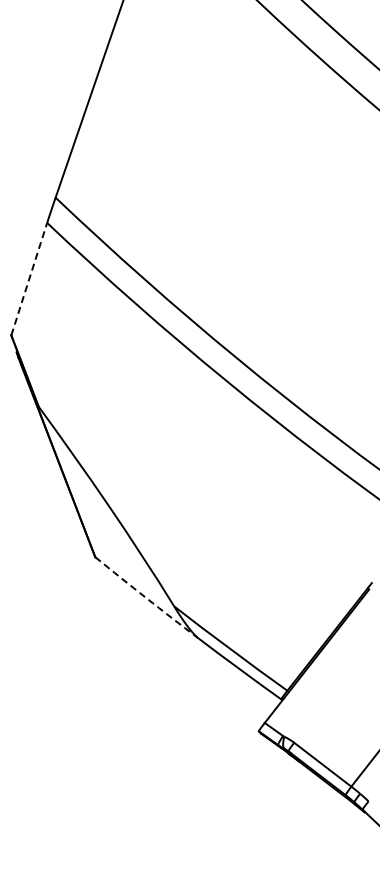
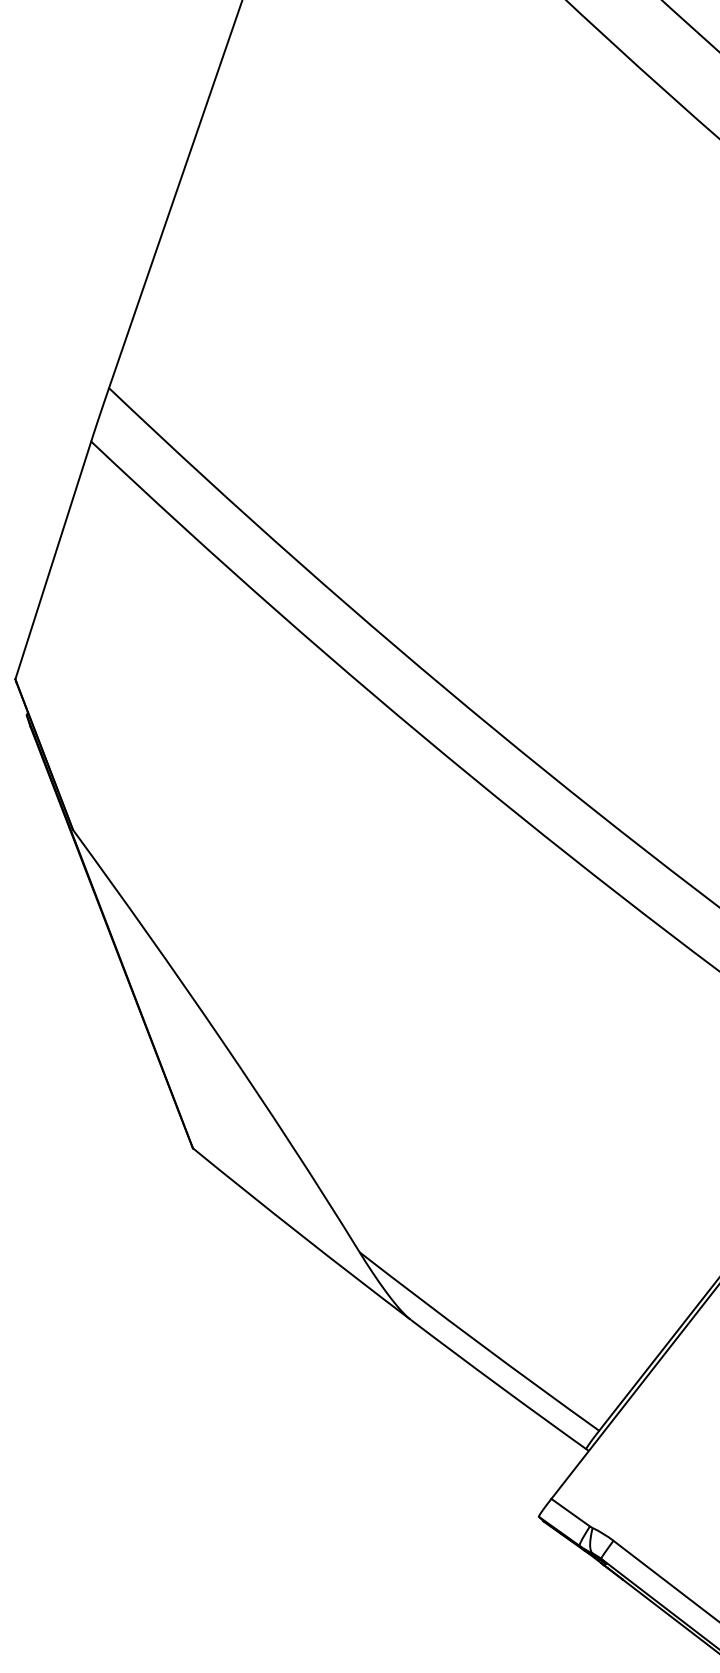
line: (29, 279) -> (53, 561), dashed -> solid
arc: (146, 598) -> (301, 1235), dashed -> solid

